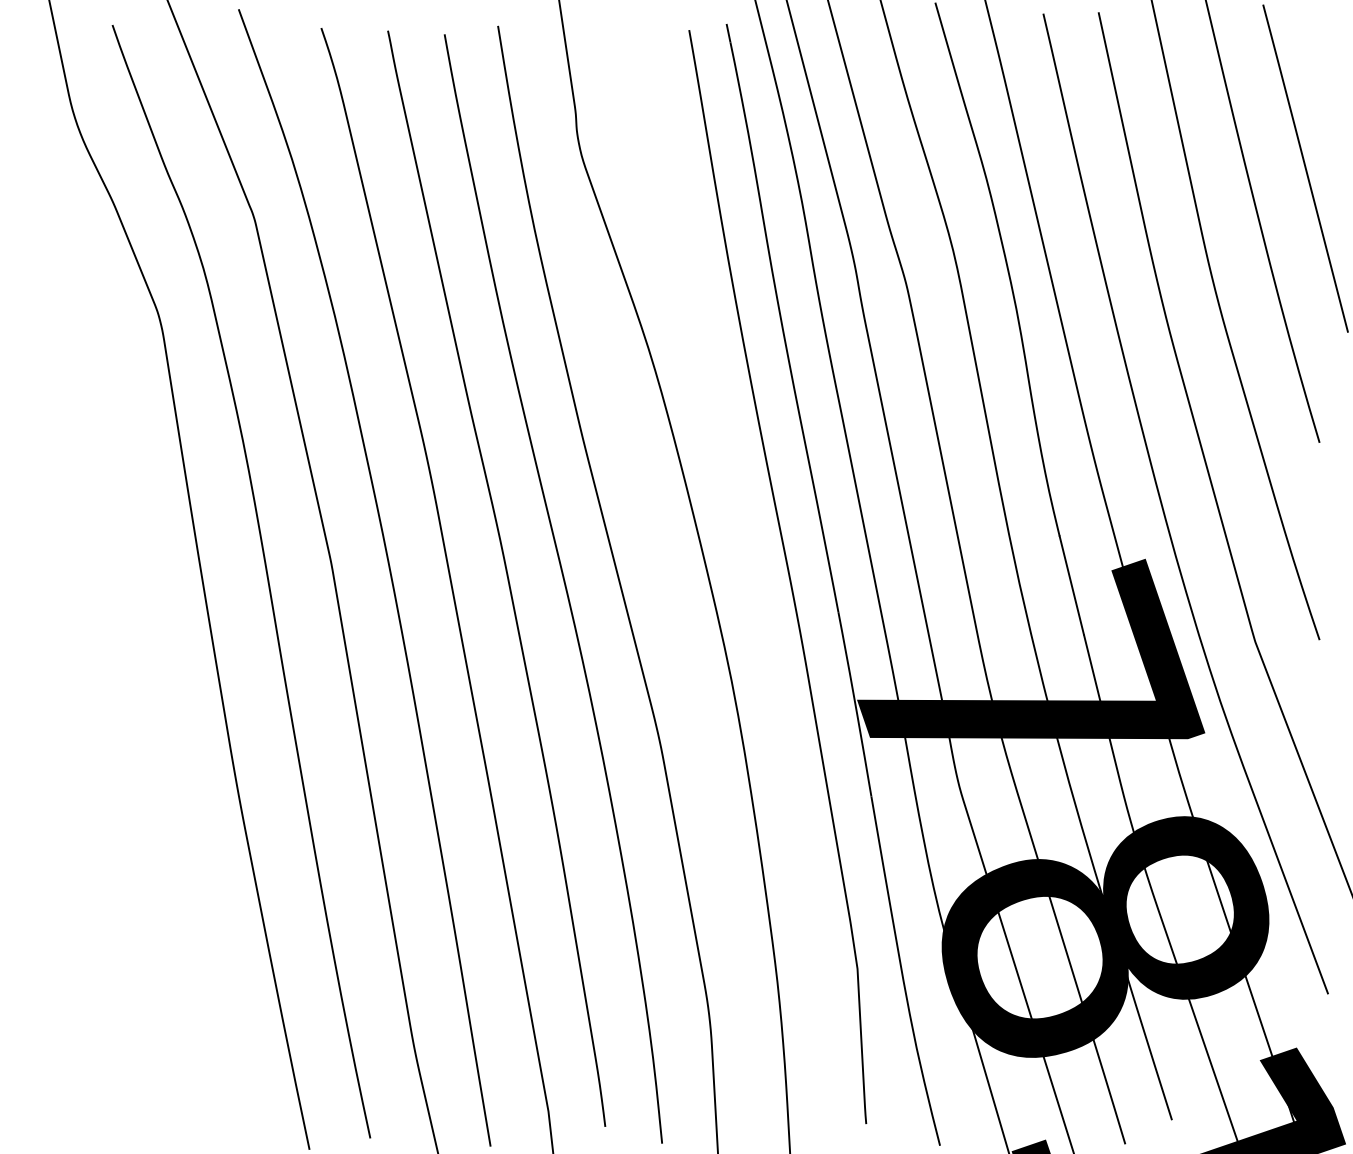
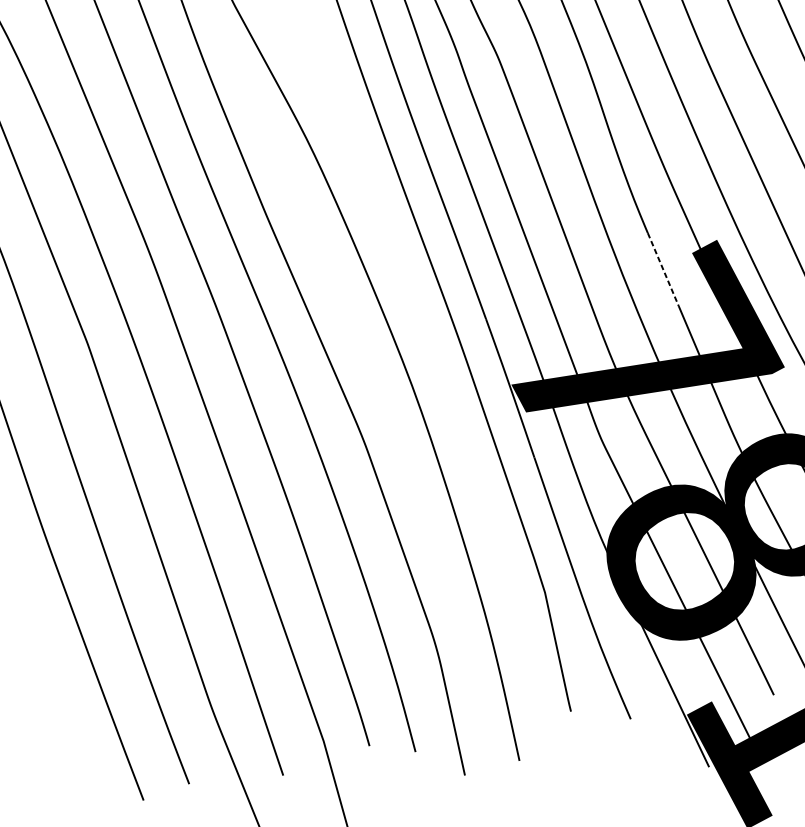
line: (1071, 585) -> (663, 269), solid -> dashed

